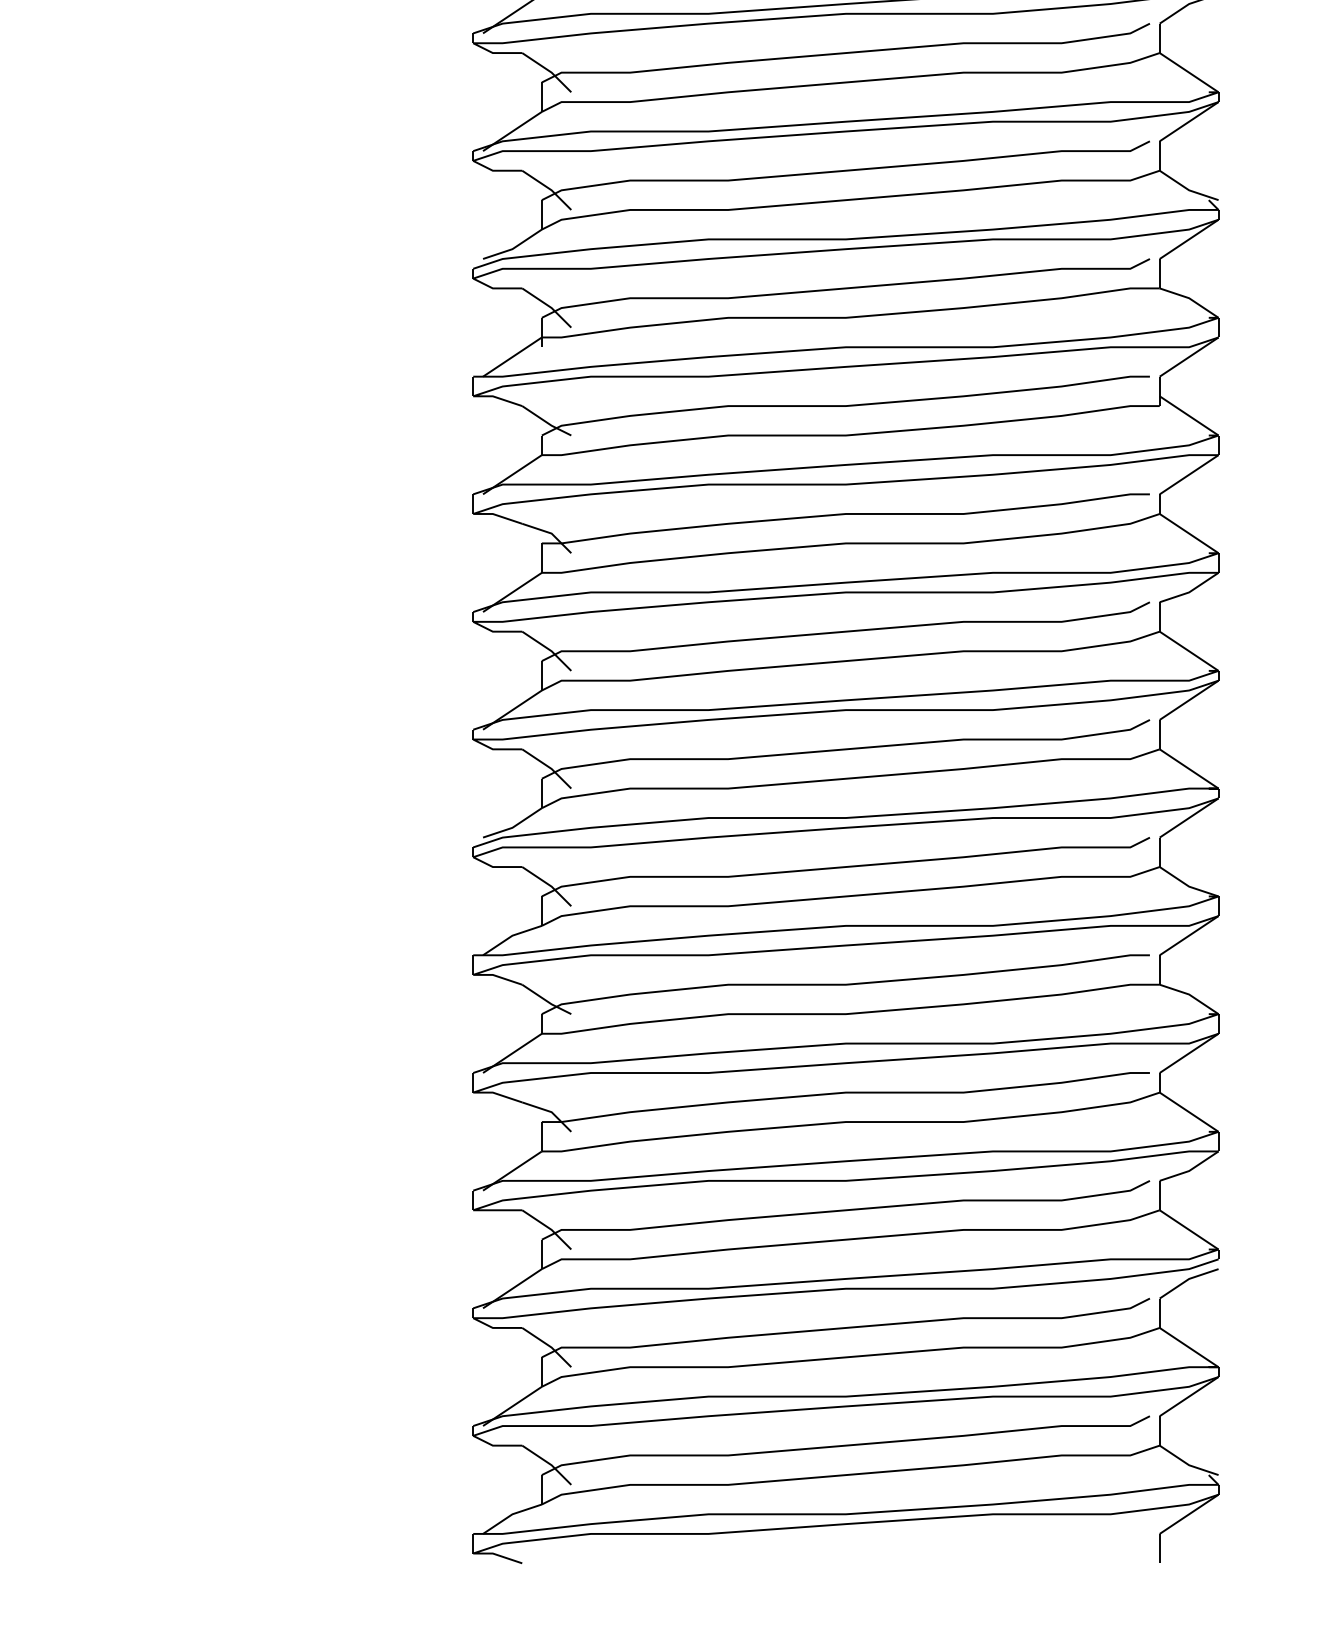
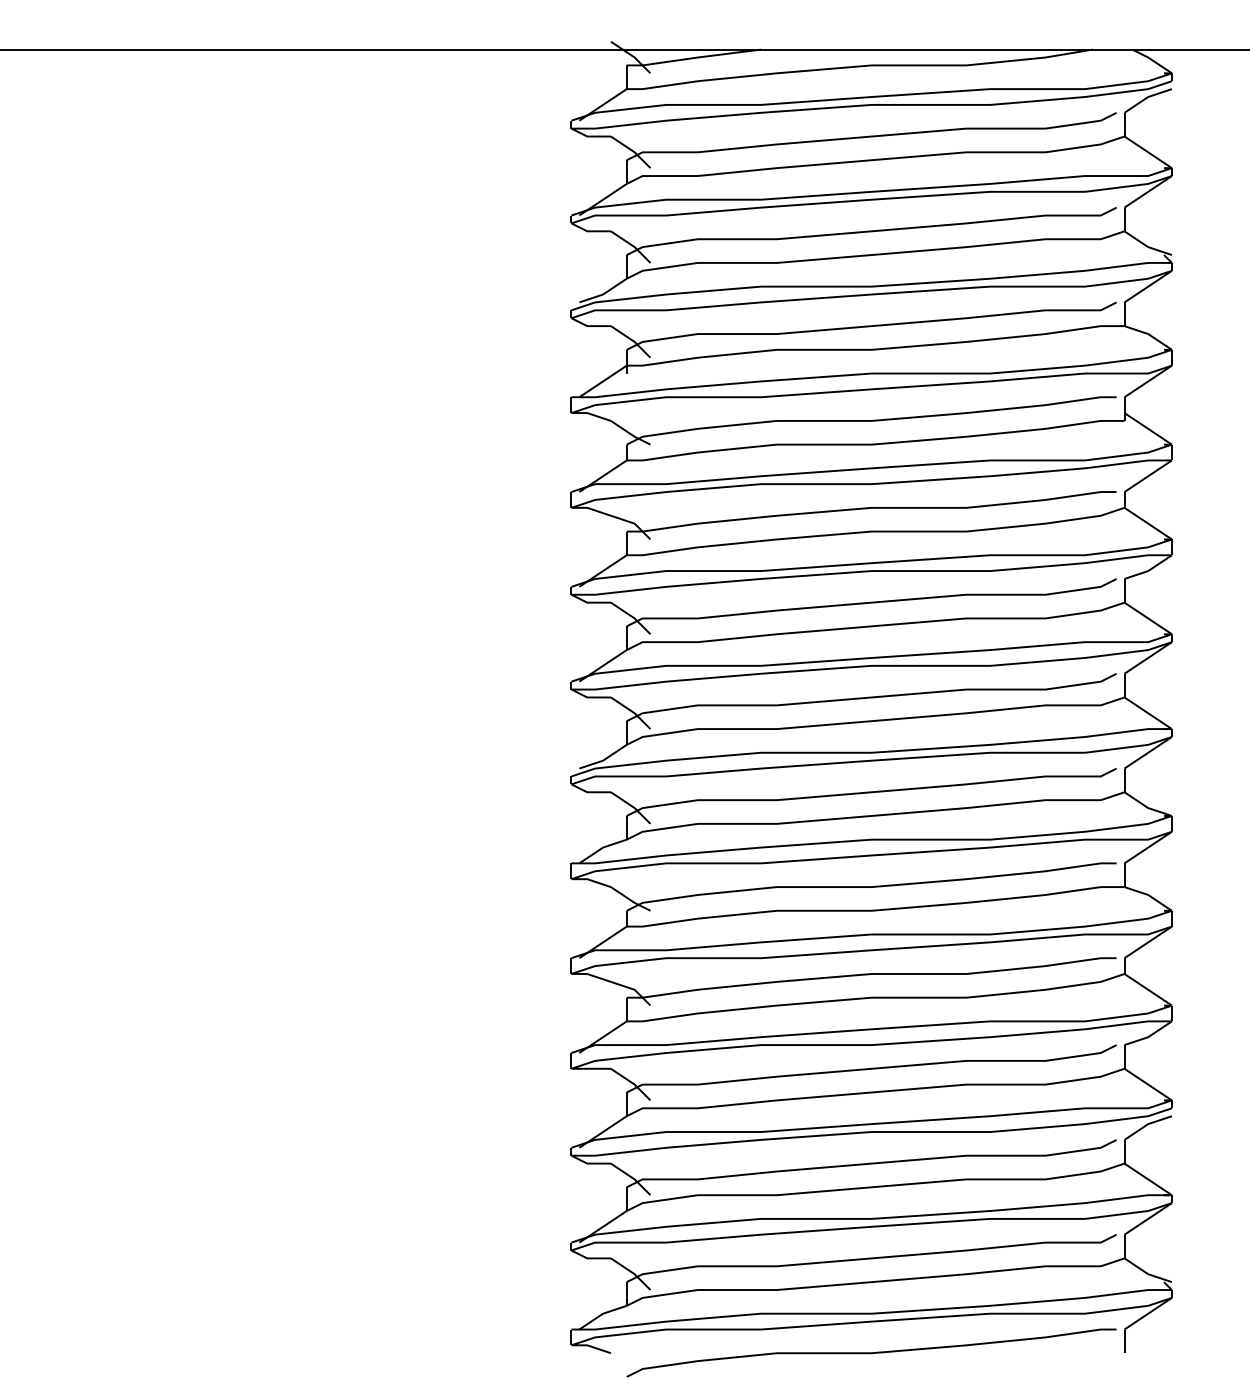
curve: (845, 1562) -> (871, 1352), added

